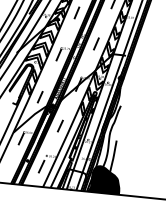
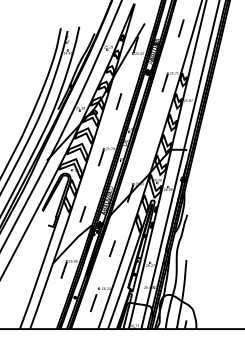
line: (96, 43) -> (147, 138), removed
fill: (104, 179) -> (176, 311), removed

